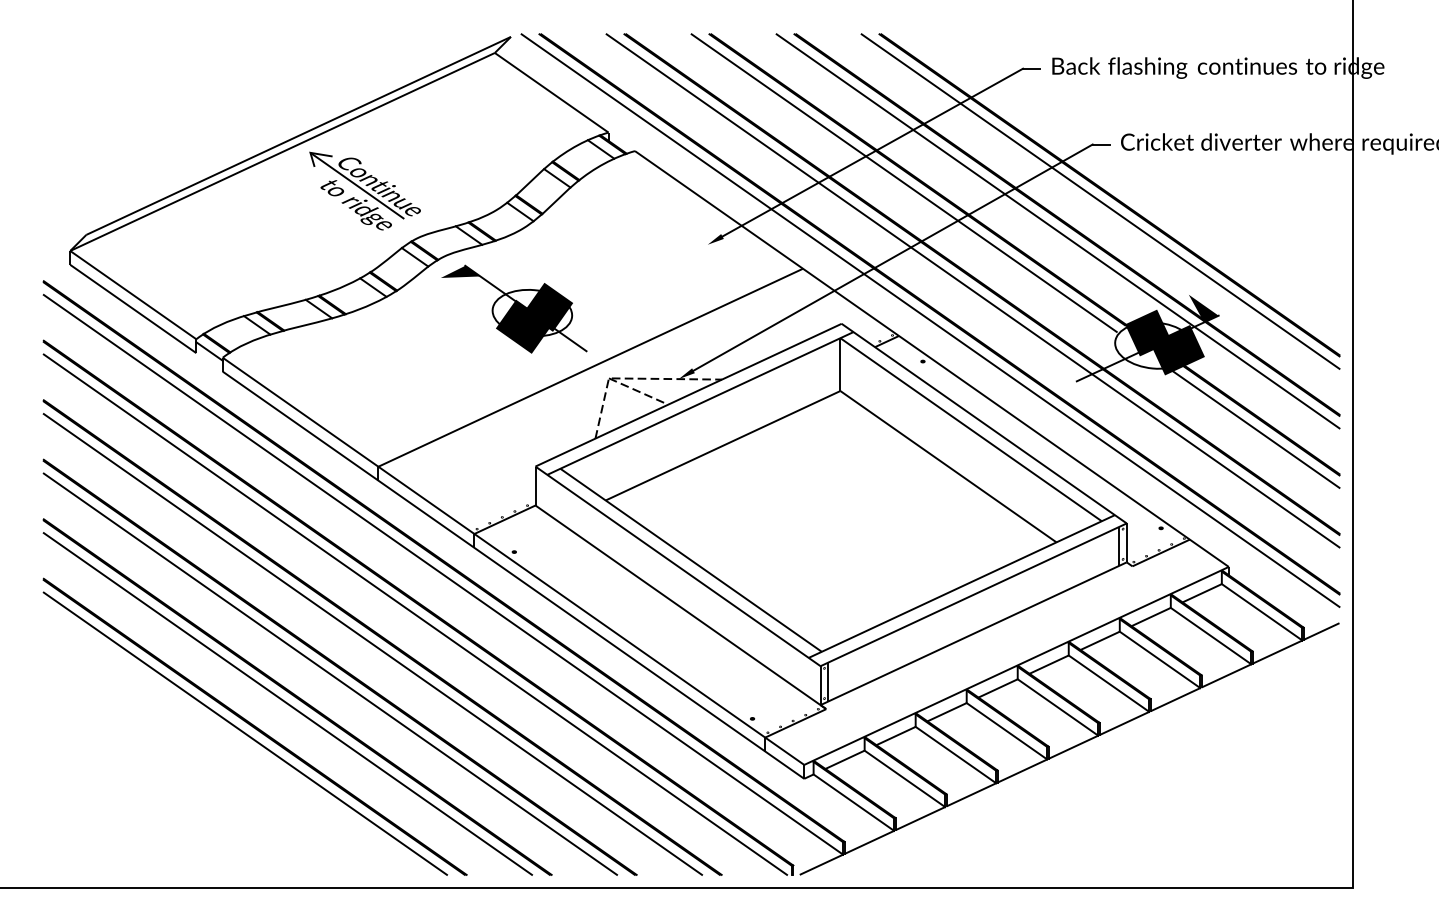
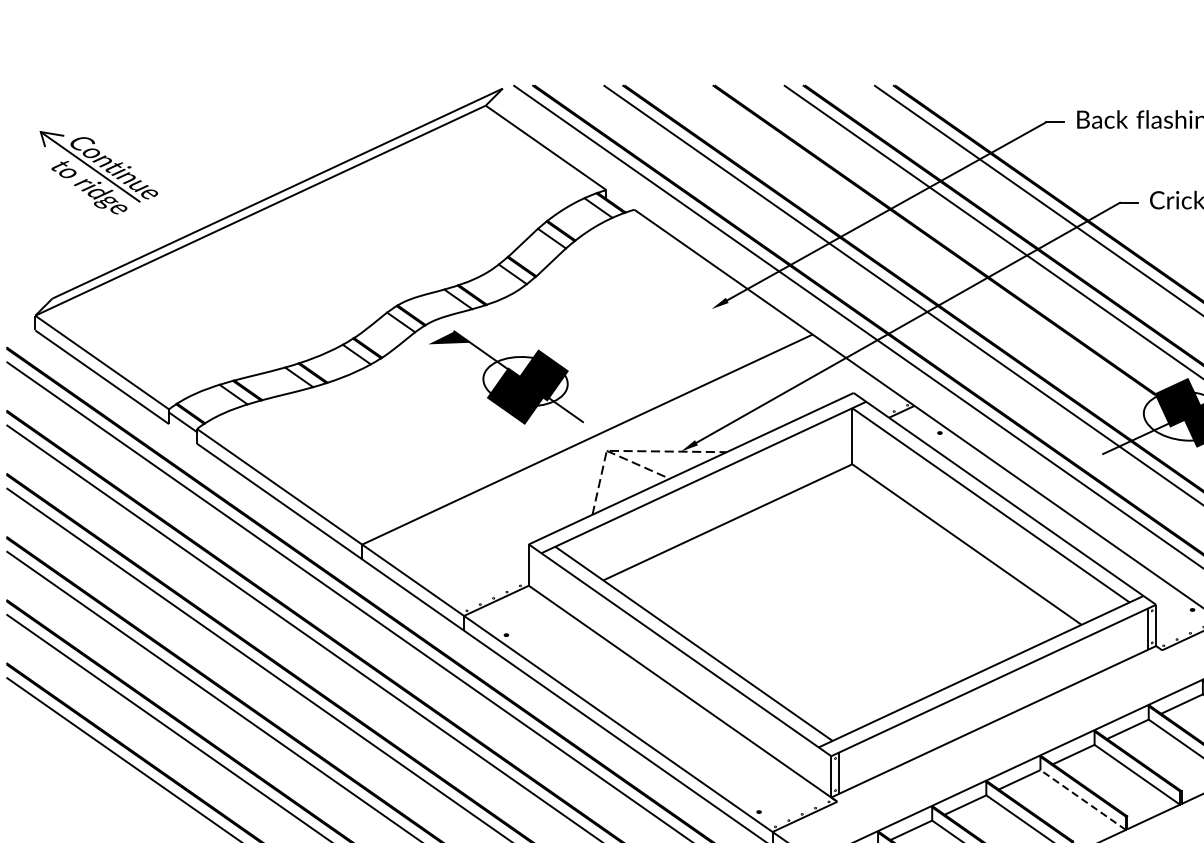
line: (903, 182) -> (919, 243), removed
part: (364, 190) -> (98, 171), moved
line: (1057, 707) -> (1082, 800), solid -> dashed

